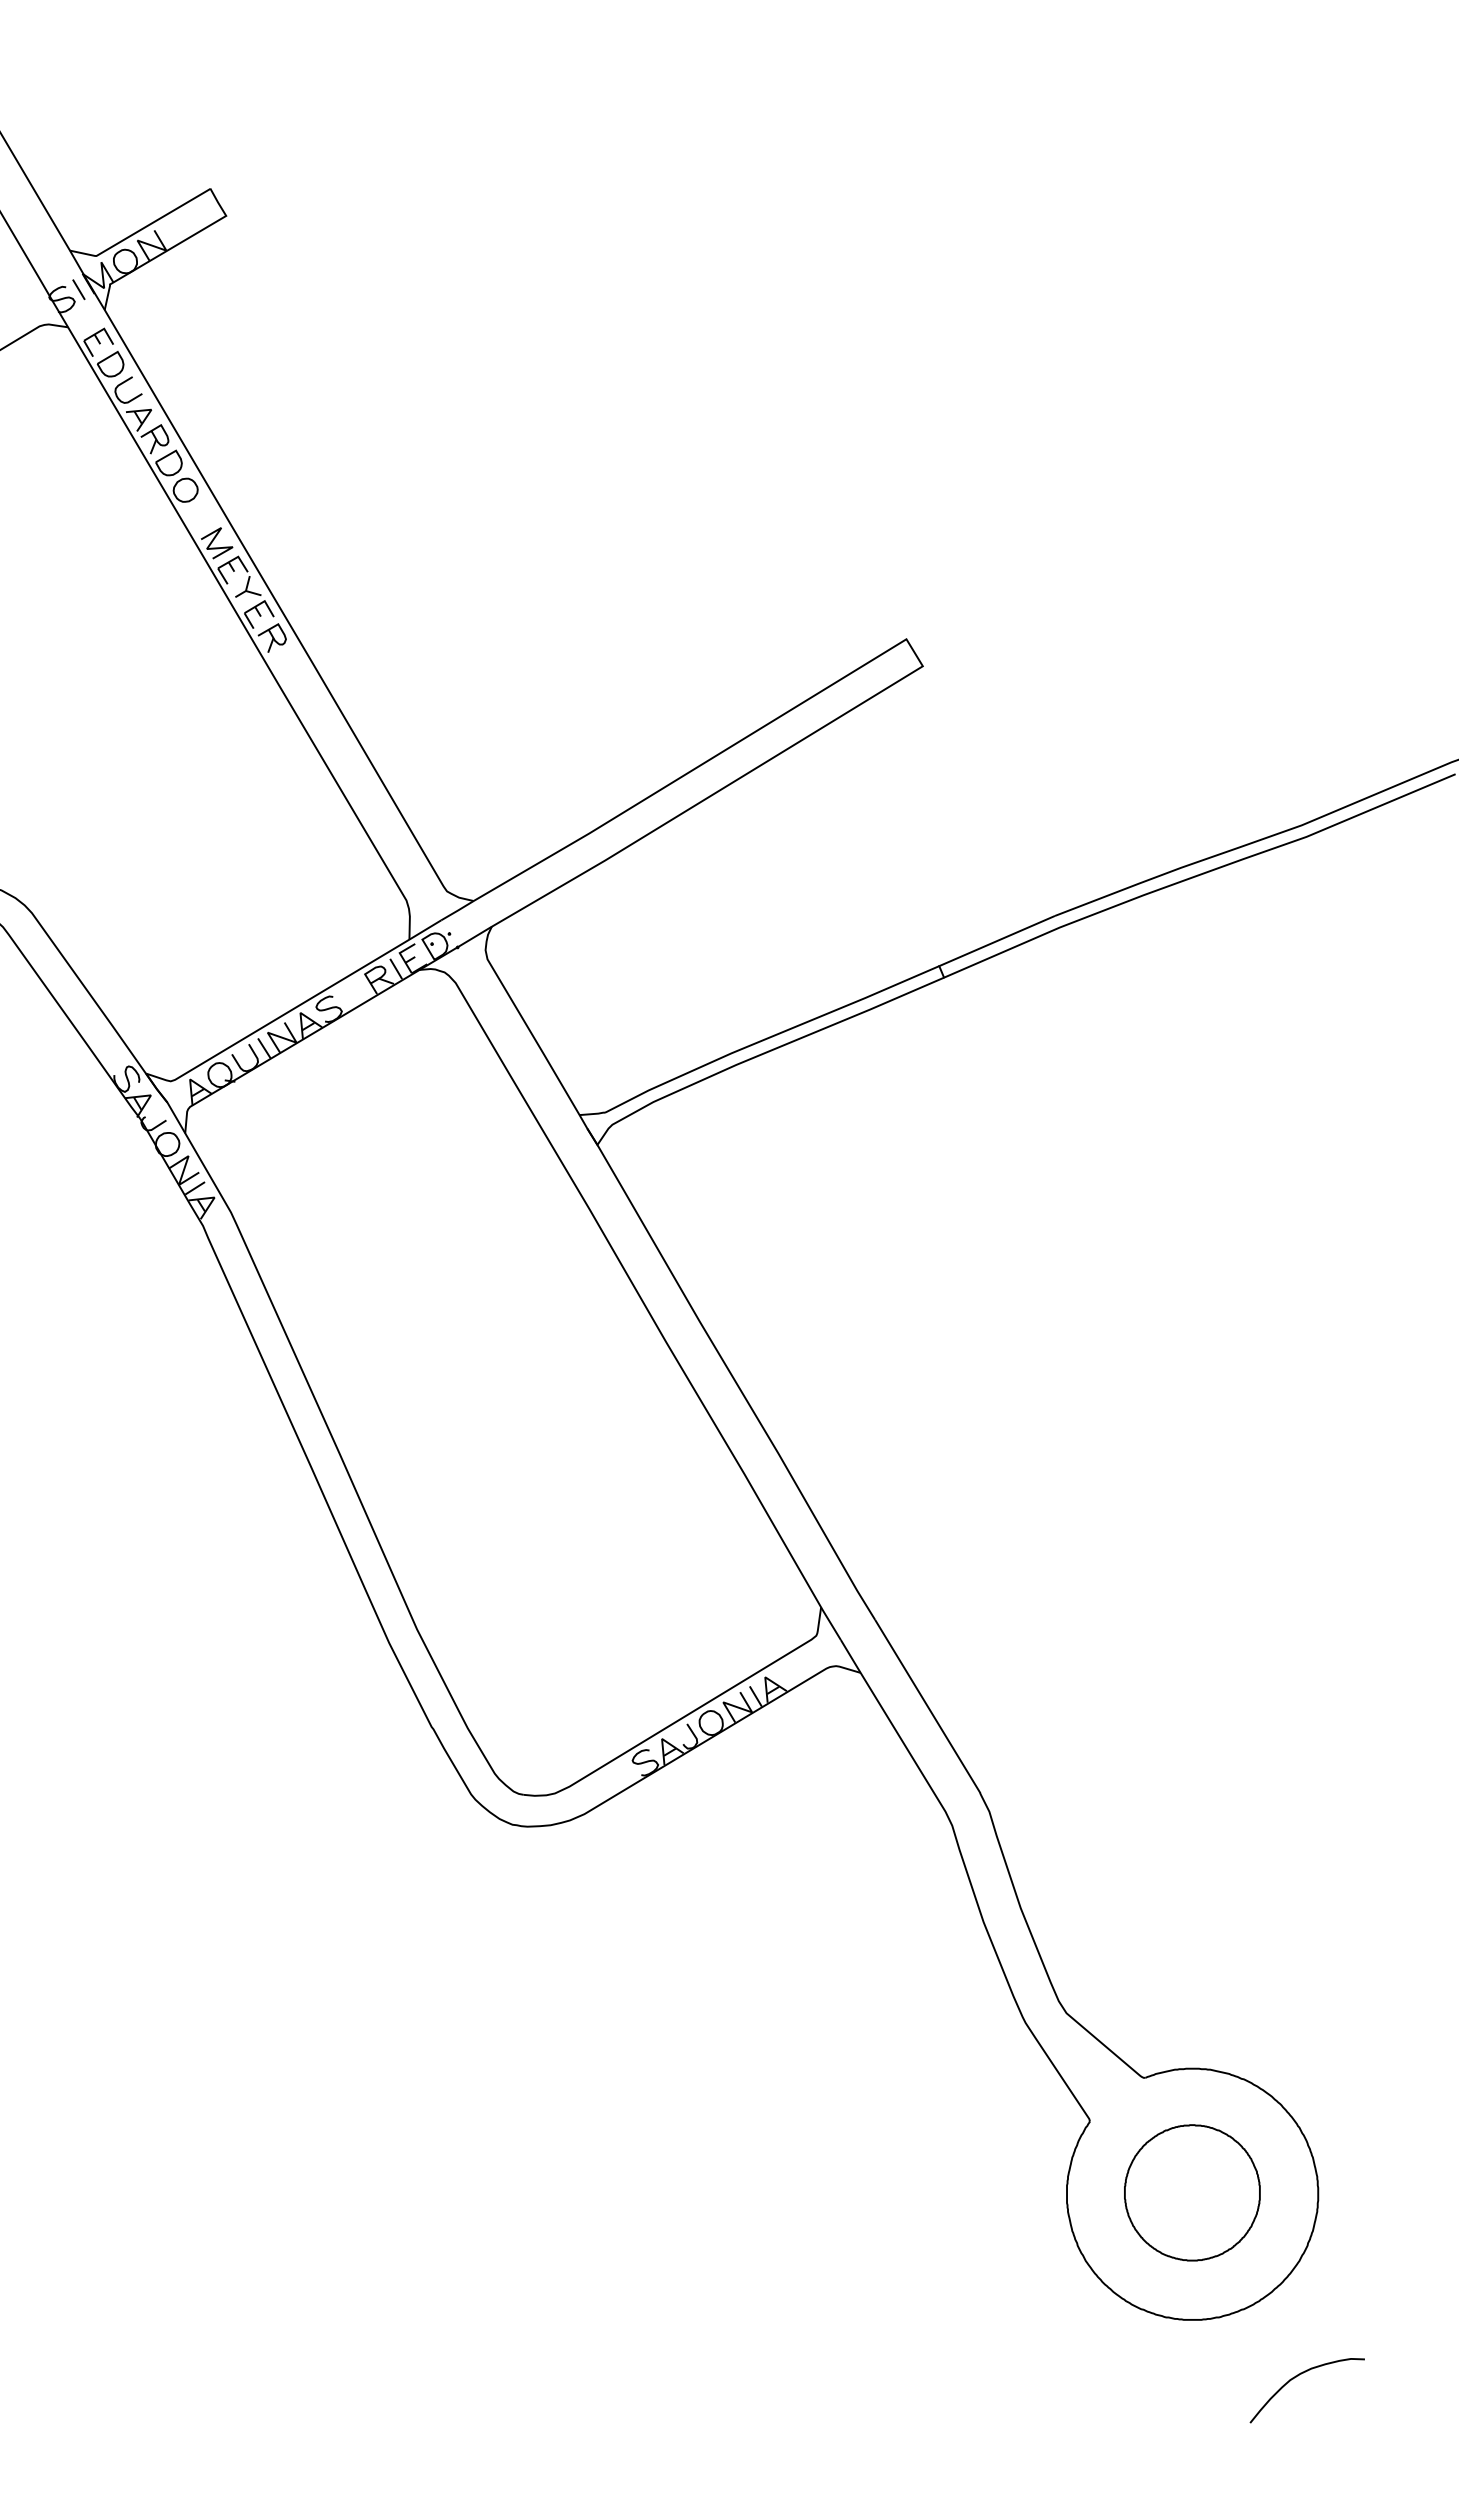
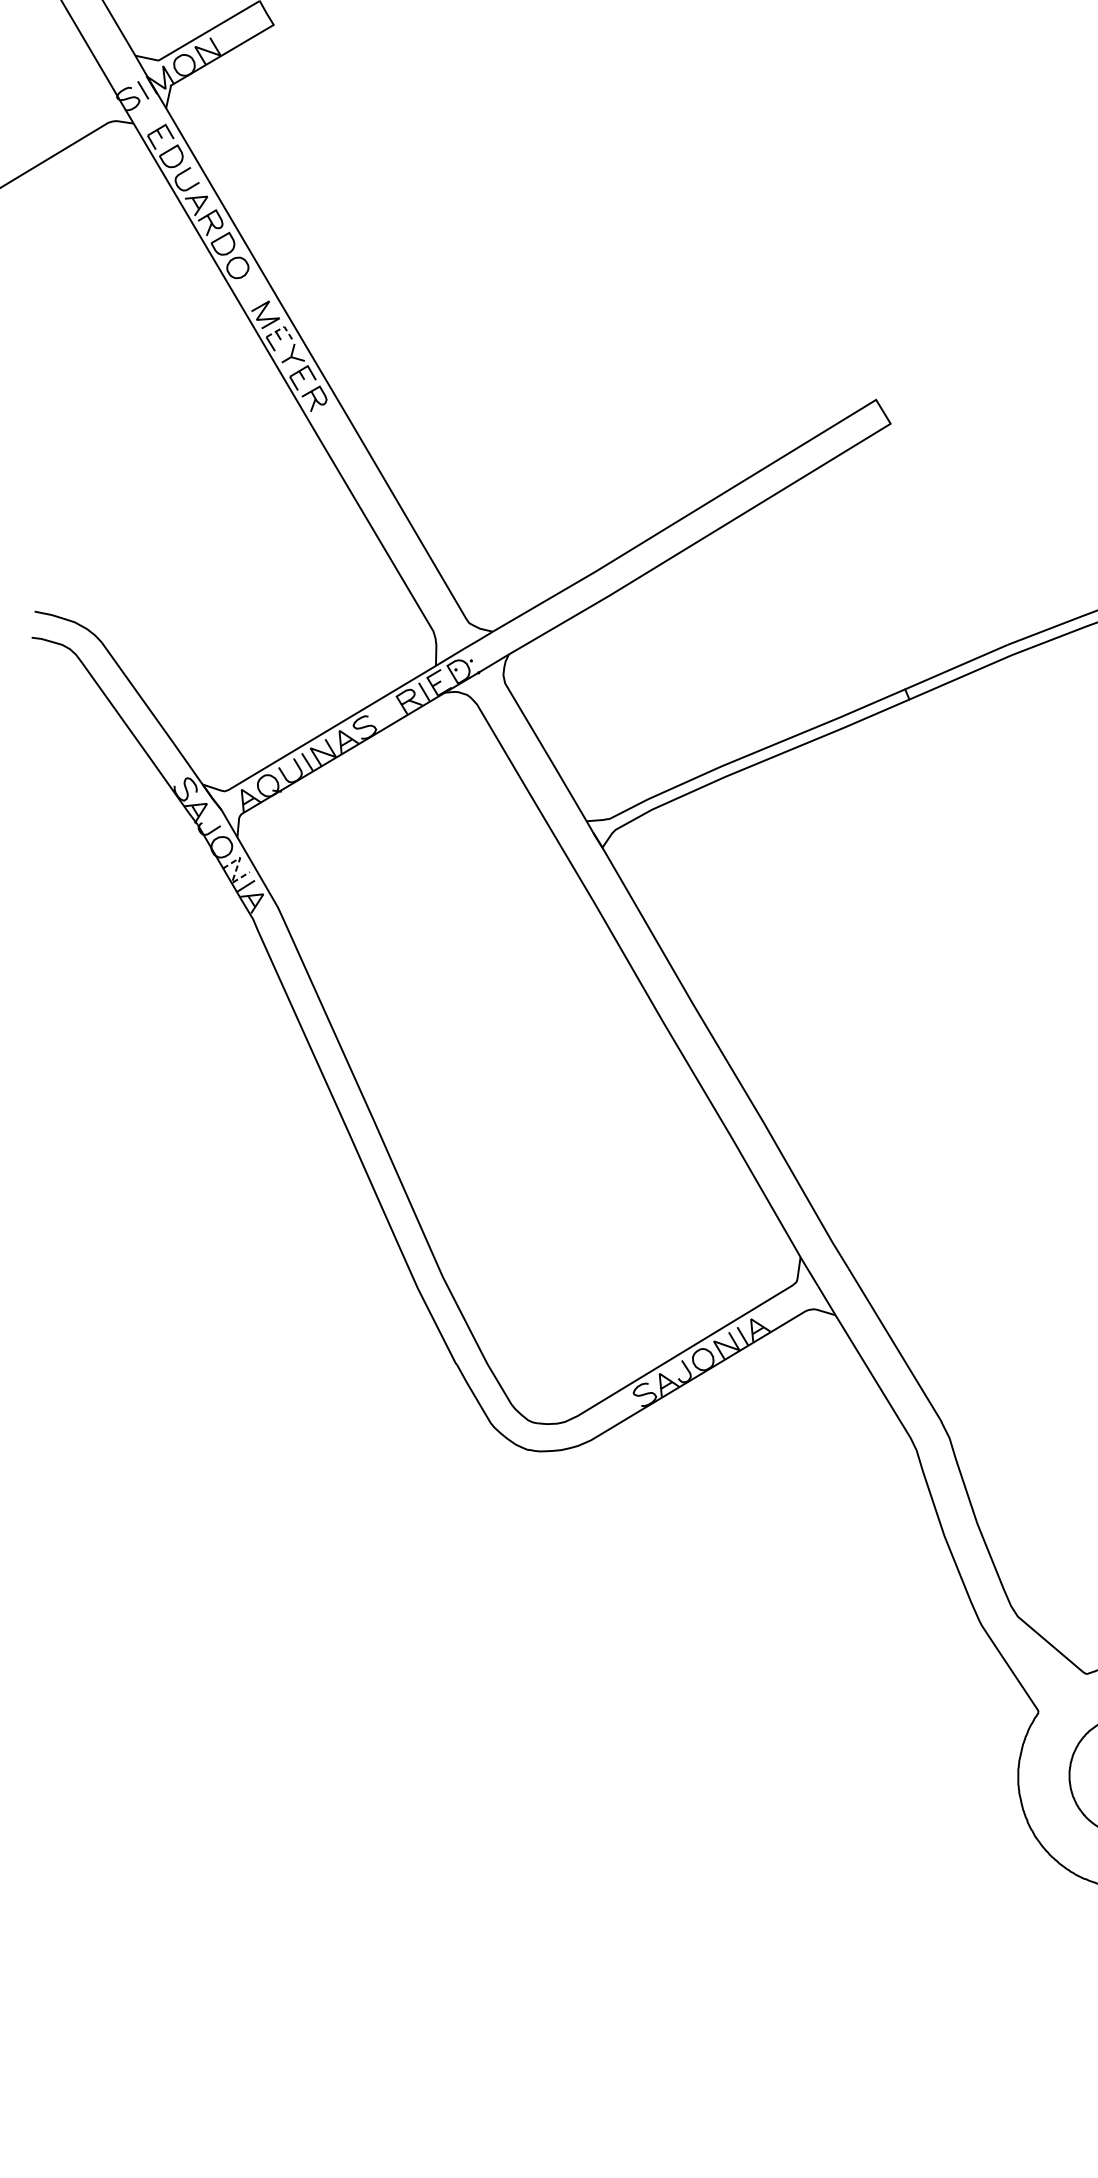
line: (236, 557) -> (282, 327), solid -> dashed
line: (183, 1171) -> (235, 871), solid -> dashed

